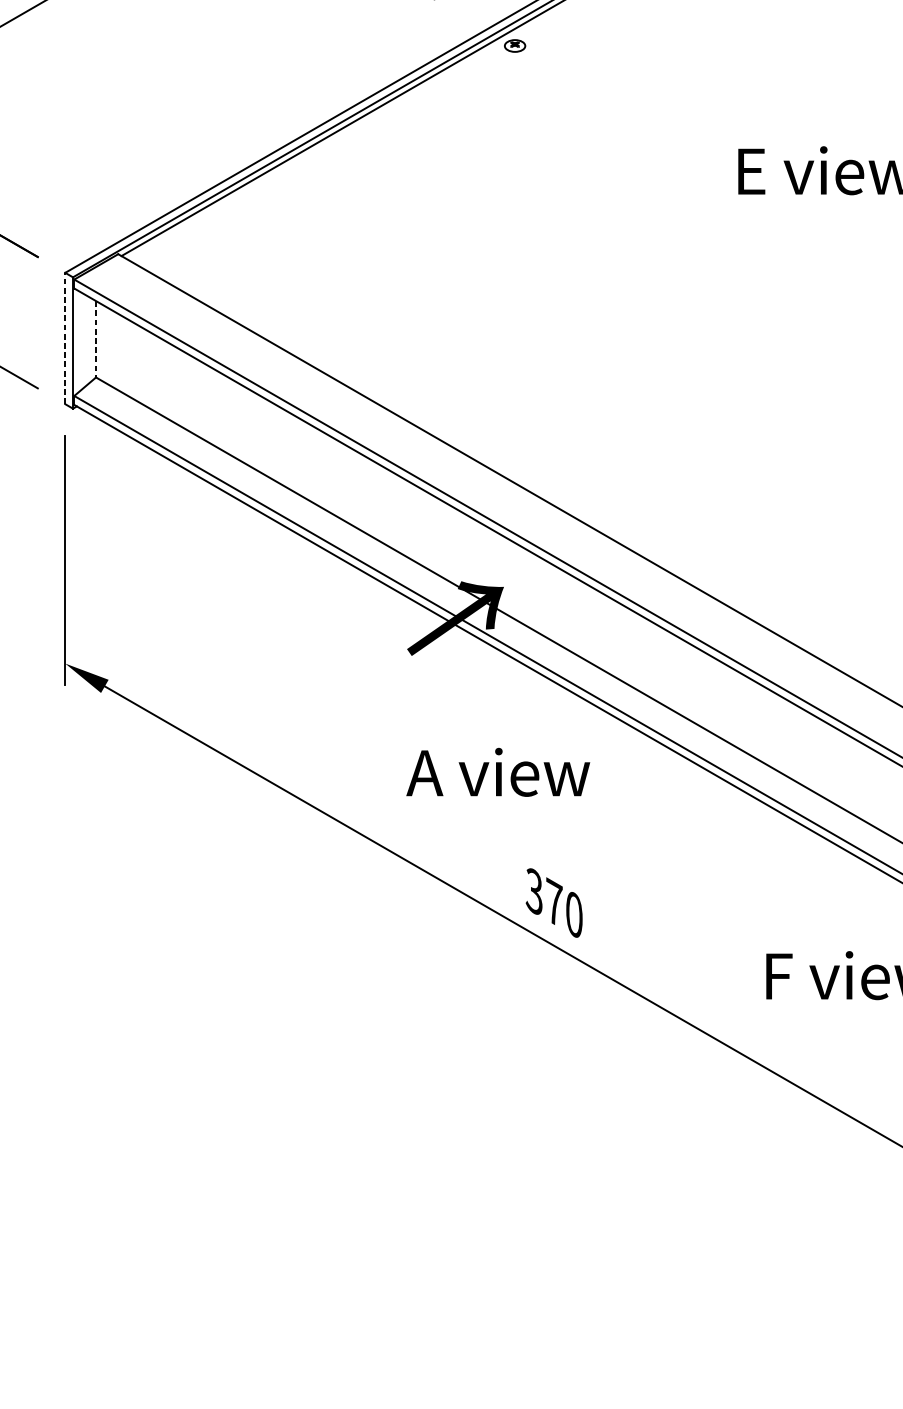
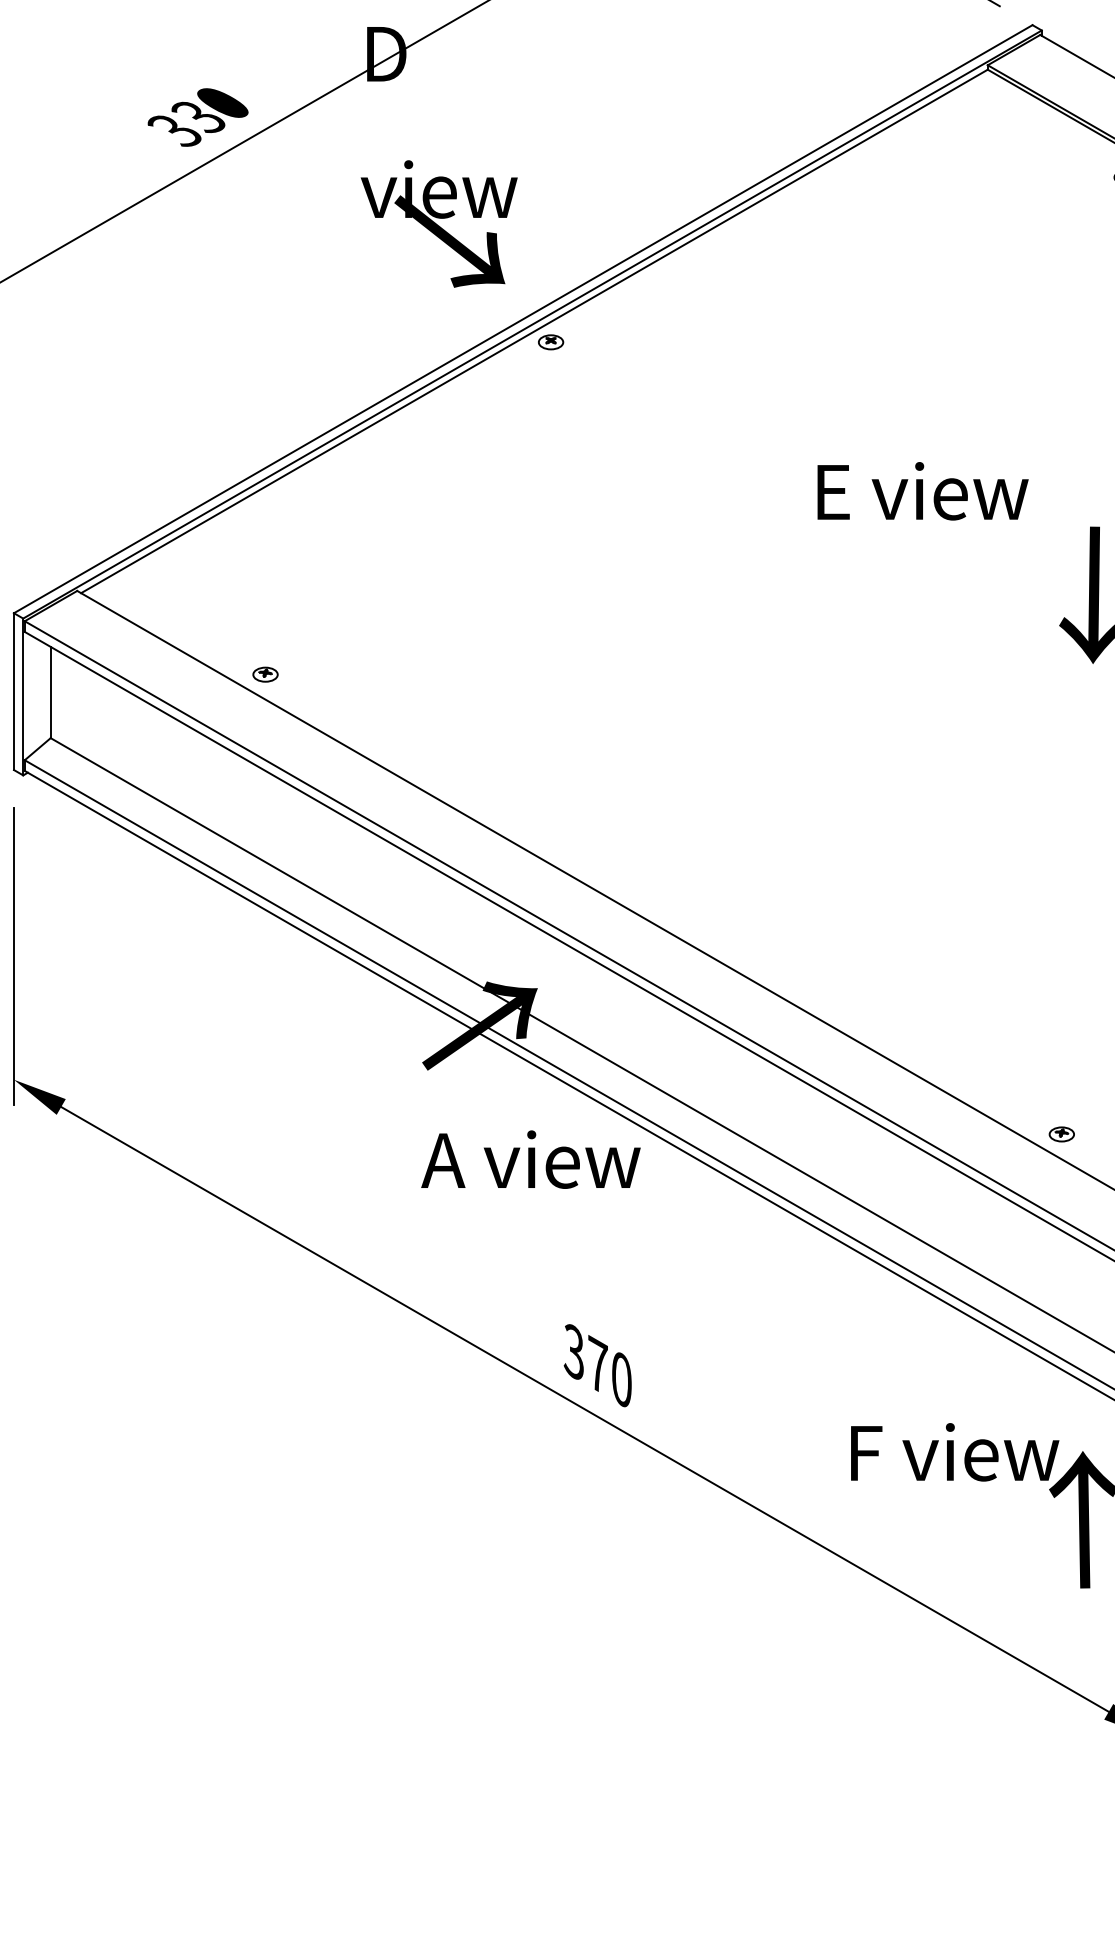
part: (275, 324) -> (265, 674), added
line: (64, 338) -> (13, 691), dashed -> solid
line: (95, 339) -> (50, 692), dashed -> solid
text: (497, 772) -> (530, 1159), moved

